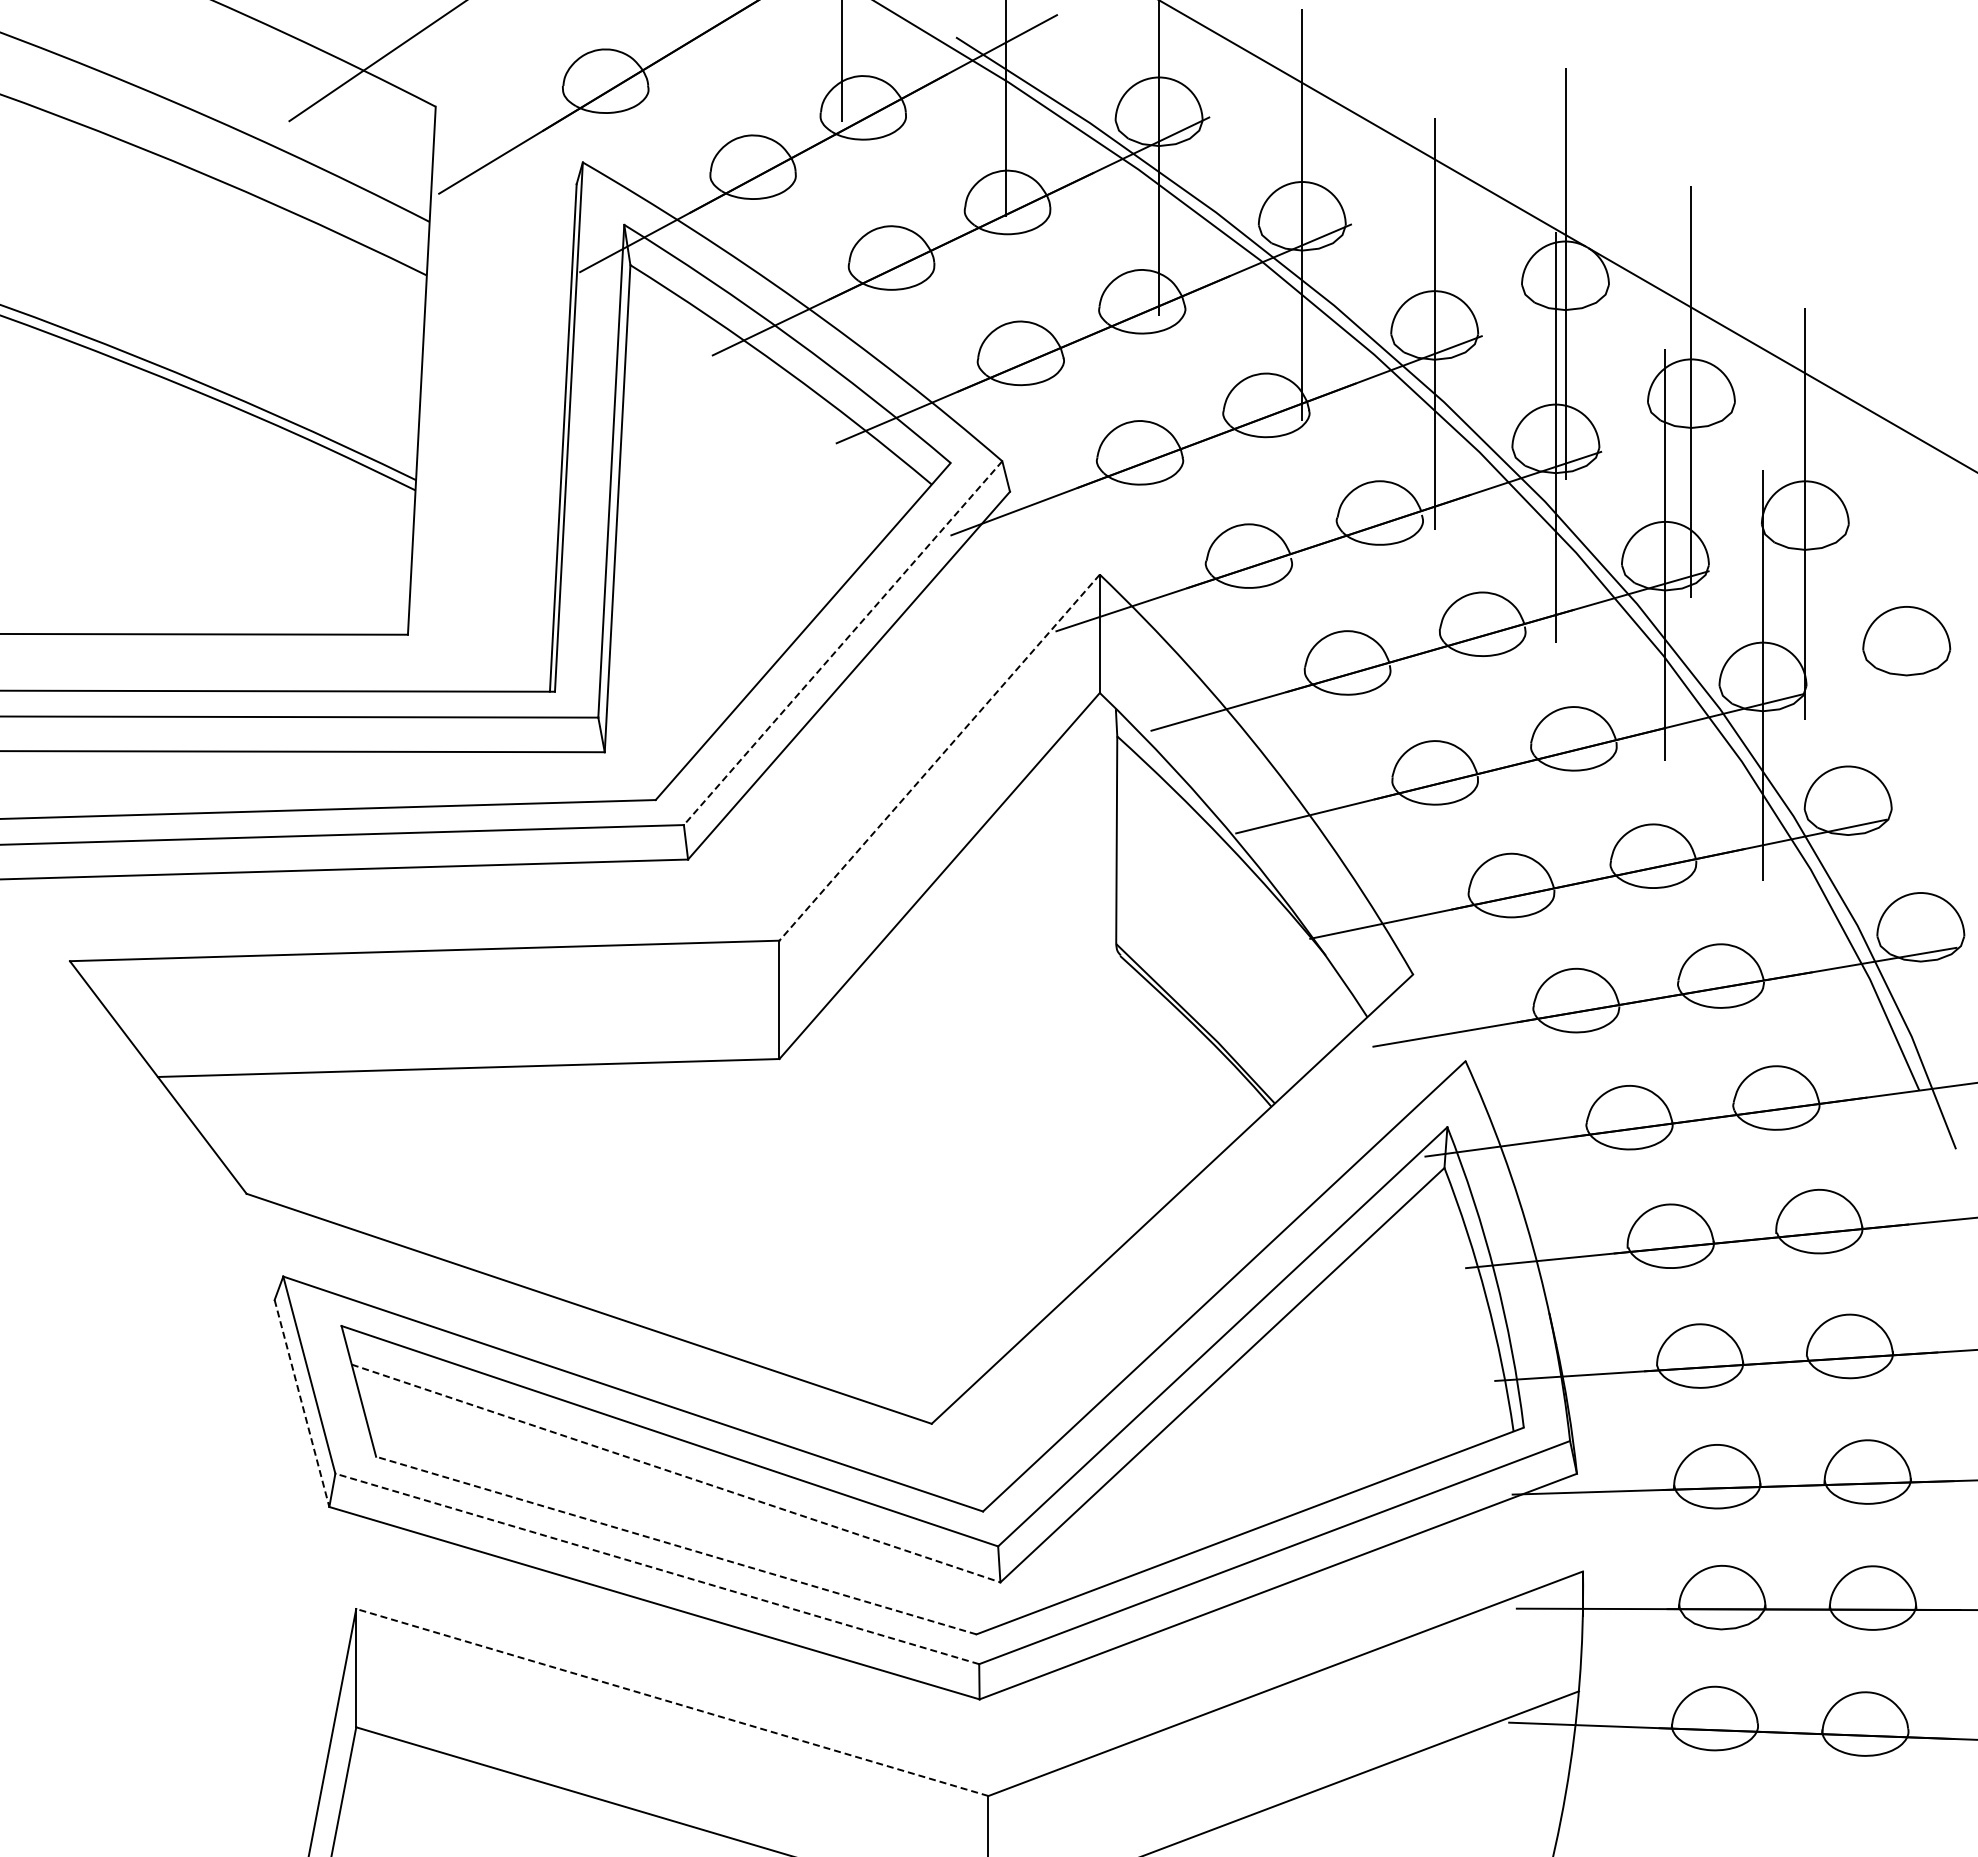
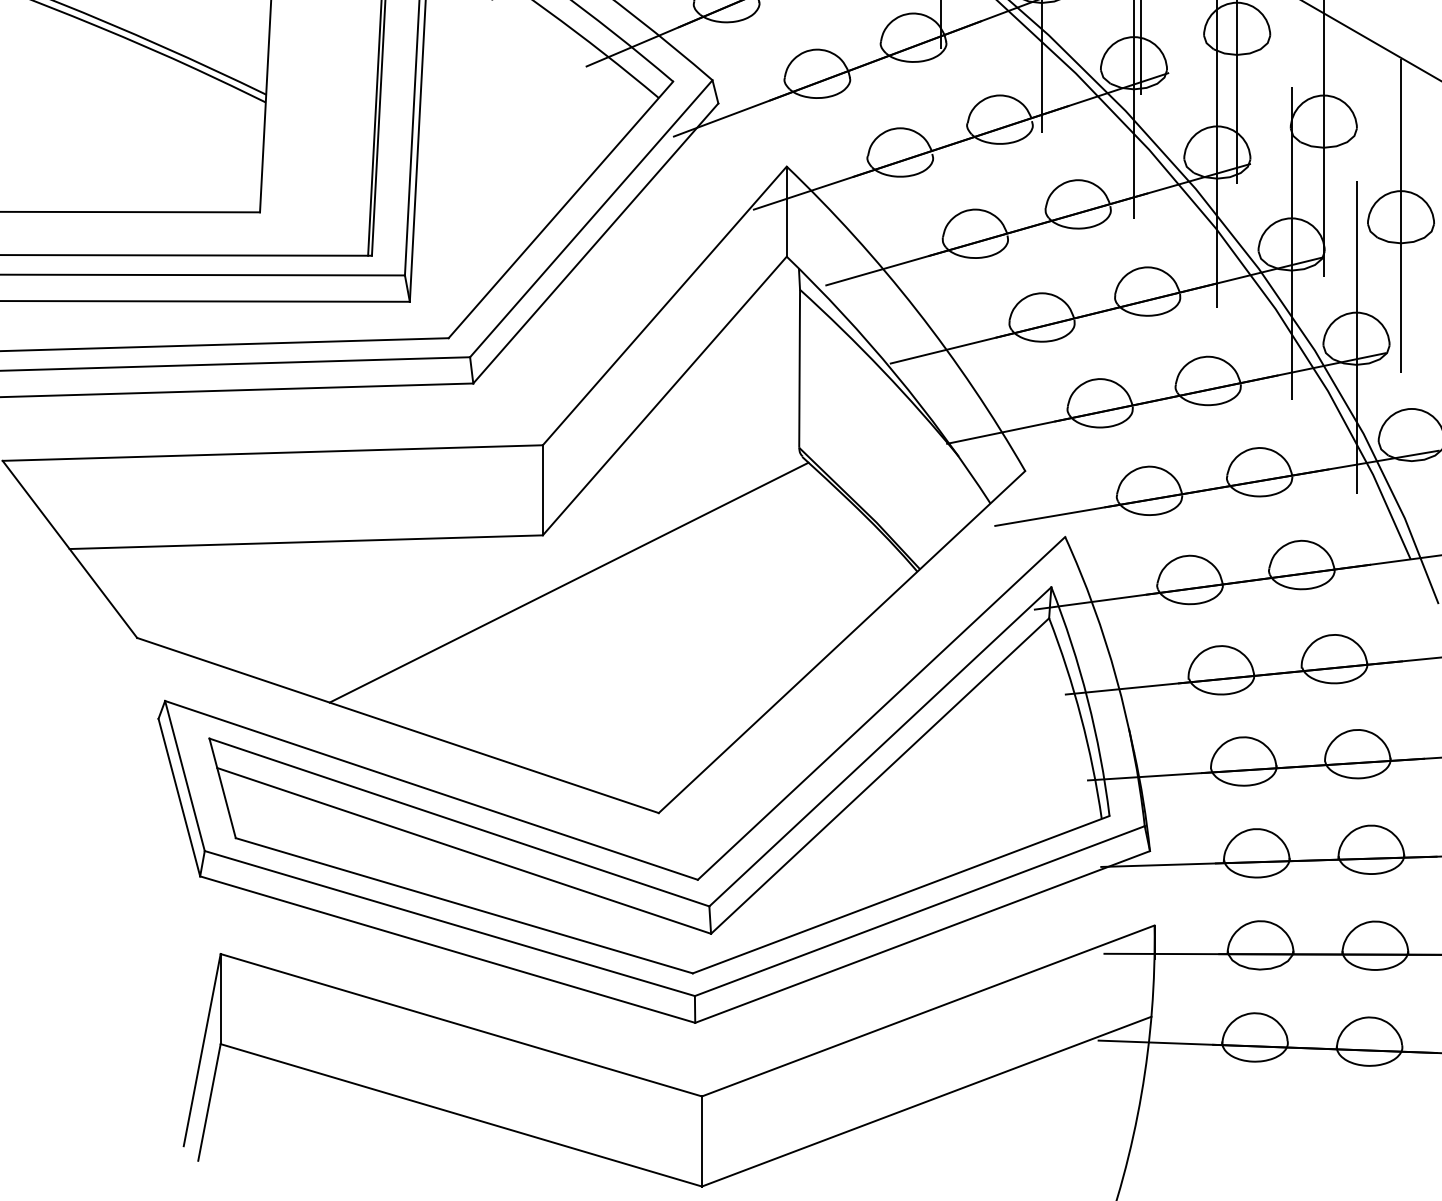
line: (1906, 639) -> (1400, 215), added
line: (843, 643) -> (591, 219), dashed -> solid
line: (939, 758) -> (664, 306), dashed -> solid
line: (1848, 799) -> (1356, 337), added
line: (813, 1120) -> (568, 582), added
line: (302, 1403) -> (179, 797), dashed -> solid
line: (676, 1473) -> (464, 850), dashed -> solid
line: (675, 1545) -> (463, 905), dashed -> solid
line: (657, 1568) -> (450, 923), dashed -> solid
line: (672, 1702) -> (461, 1025), dashed -> solid

